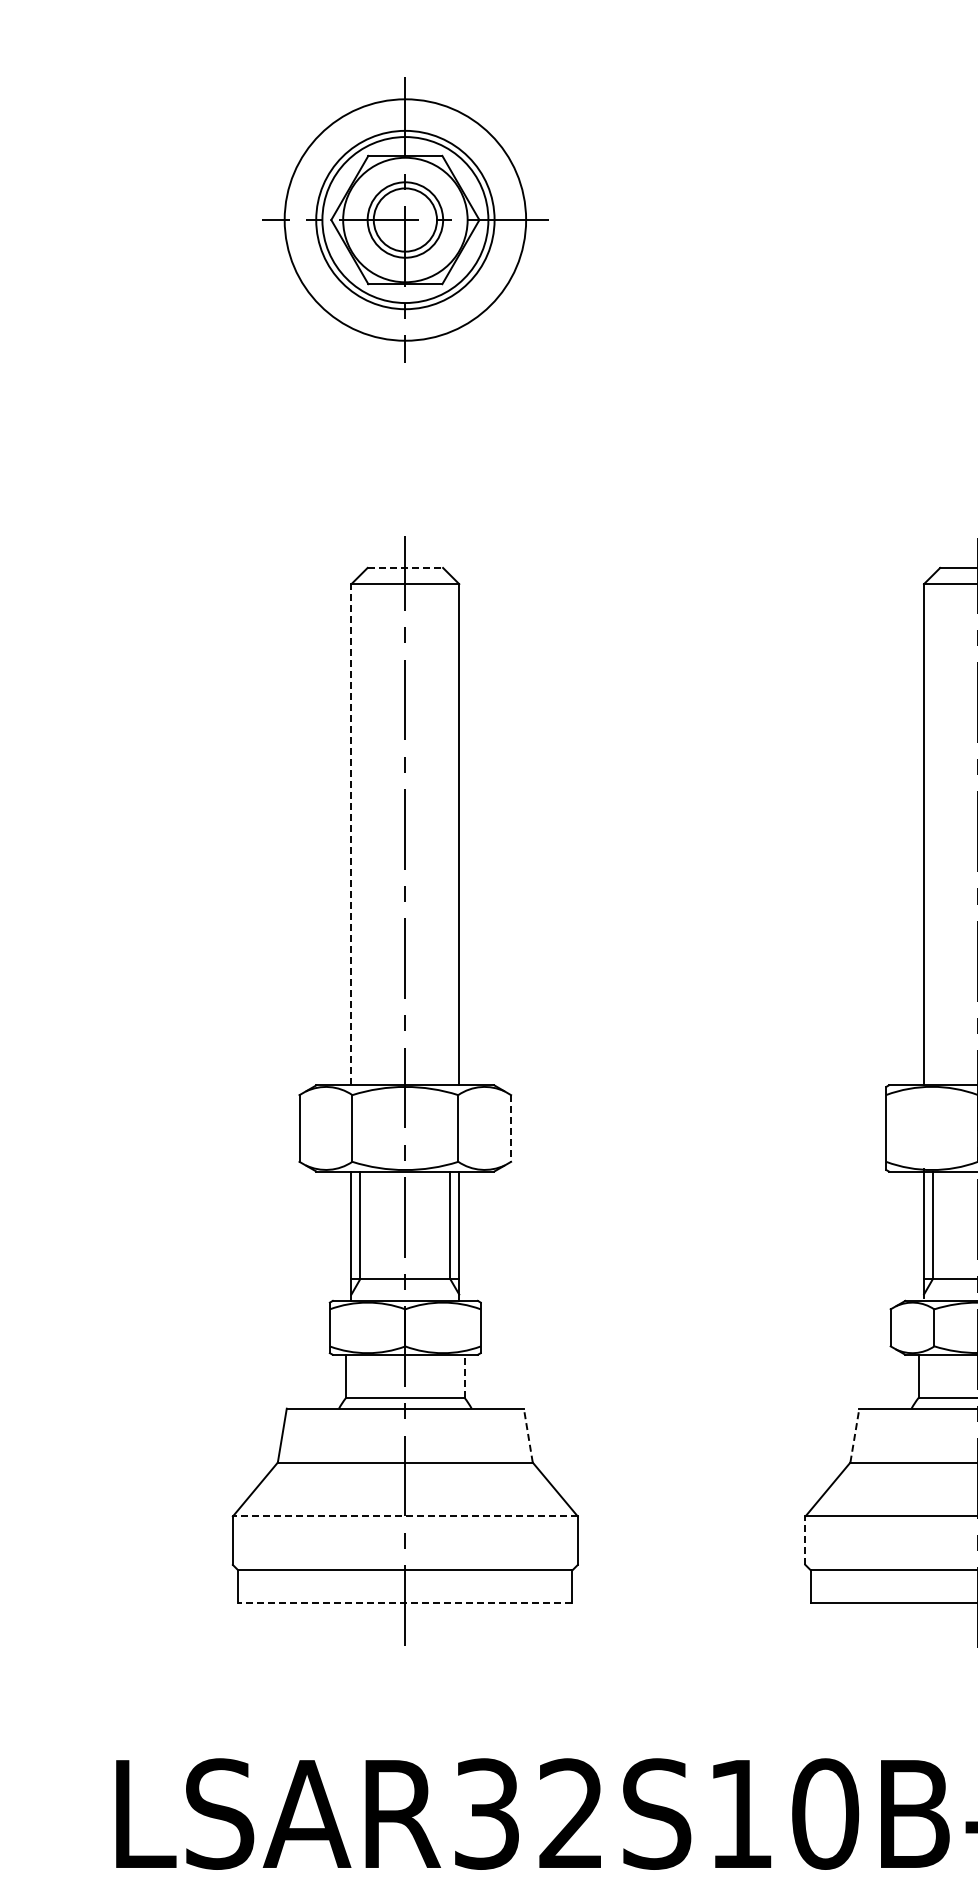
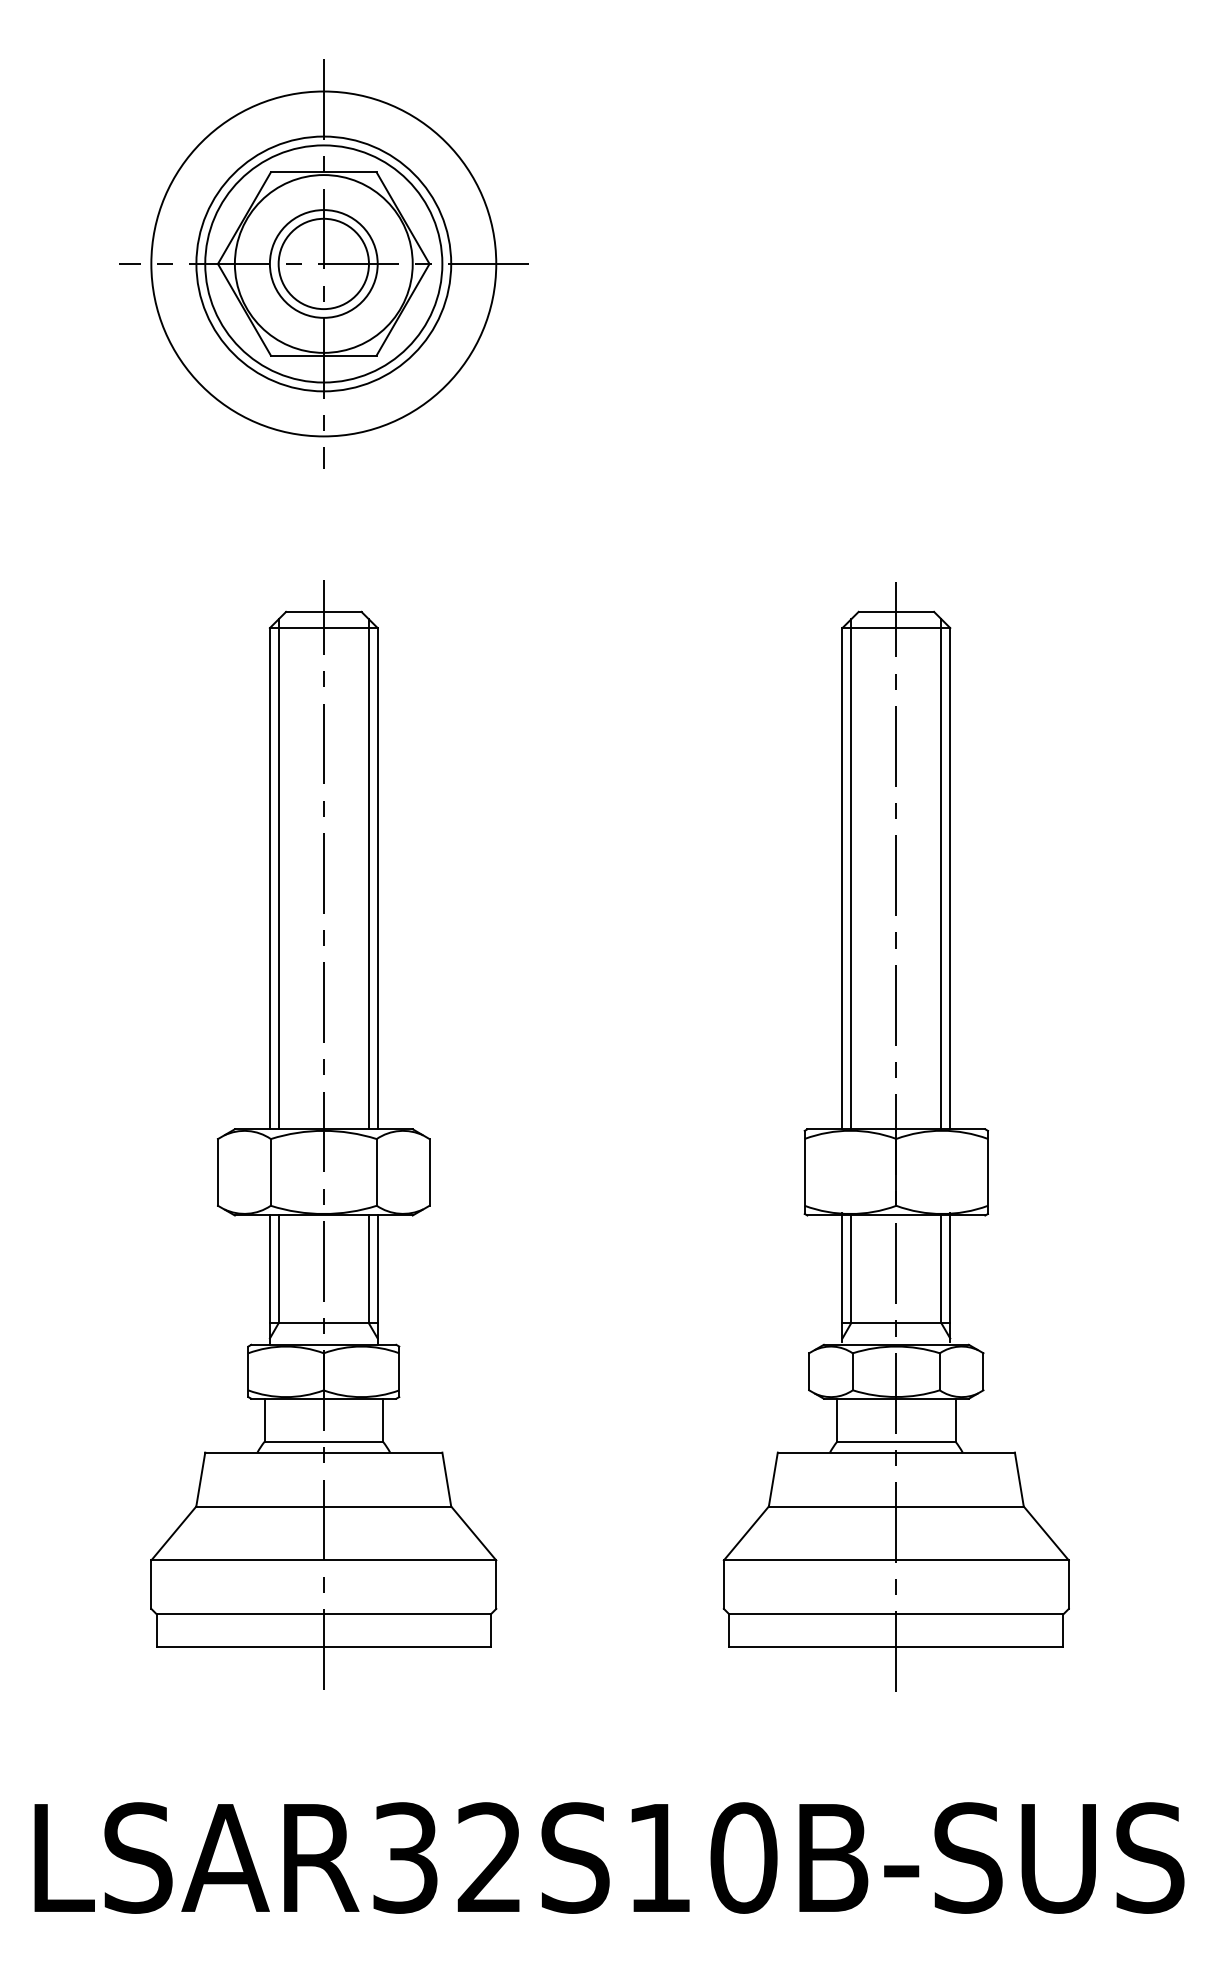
part: (405, 219) -> (323, 263), size x1.43
line: (405, 567) -> (323, 611), dashed -> solid
line: (360, 830) -> (278, 874), added
line: (450, 830) -> (368, 874), added
line: (933, 830) -> (851, 874), added
line: (351, 834) -> (269, 878), dashed -> solid
line: (511, 1128) -> (429, 1172), dashed -> solid
line: (465, 1376) -> (383, 1420), dashed -> solid
line: (528, 1435) -> (446, 1479), dashed -> solid
line: (855, 1435) -> (773, 1479), dashed -> solid
line: (405, 1516) -> (323, 1560), dashed -> solid
line: (805, 1540) -> (723, 1584), dashed -> solid
line: (405, 1602) -> (323, 1646), dashed -> solid

